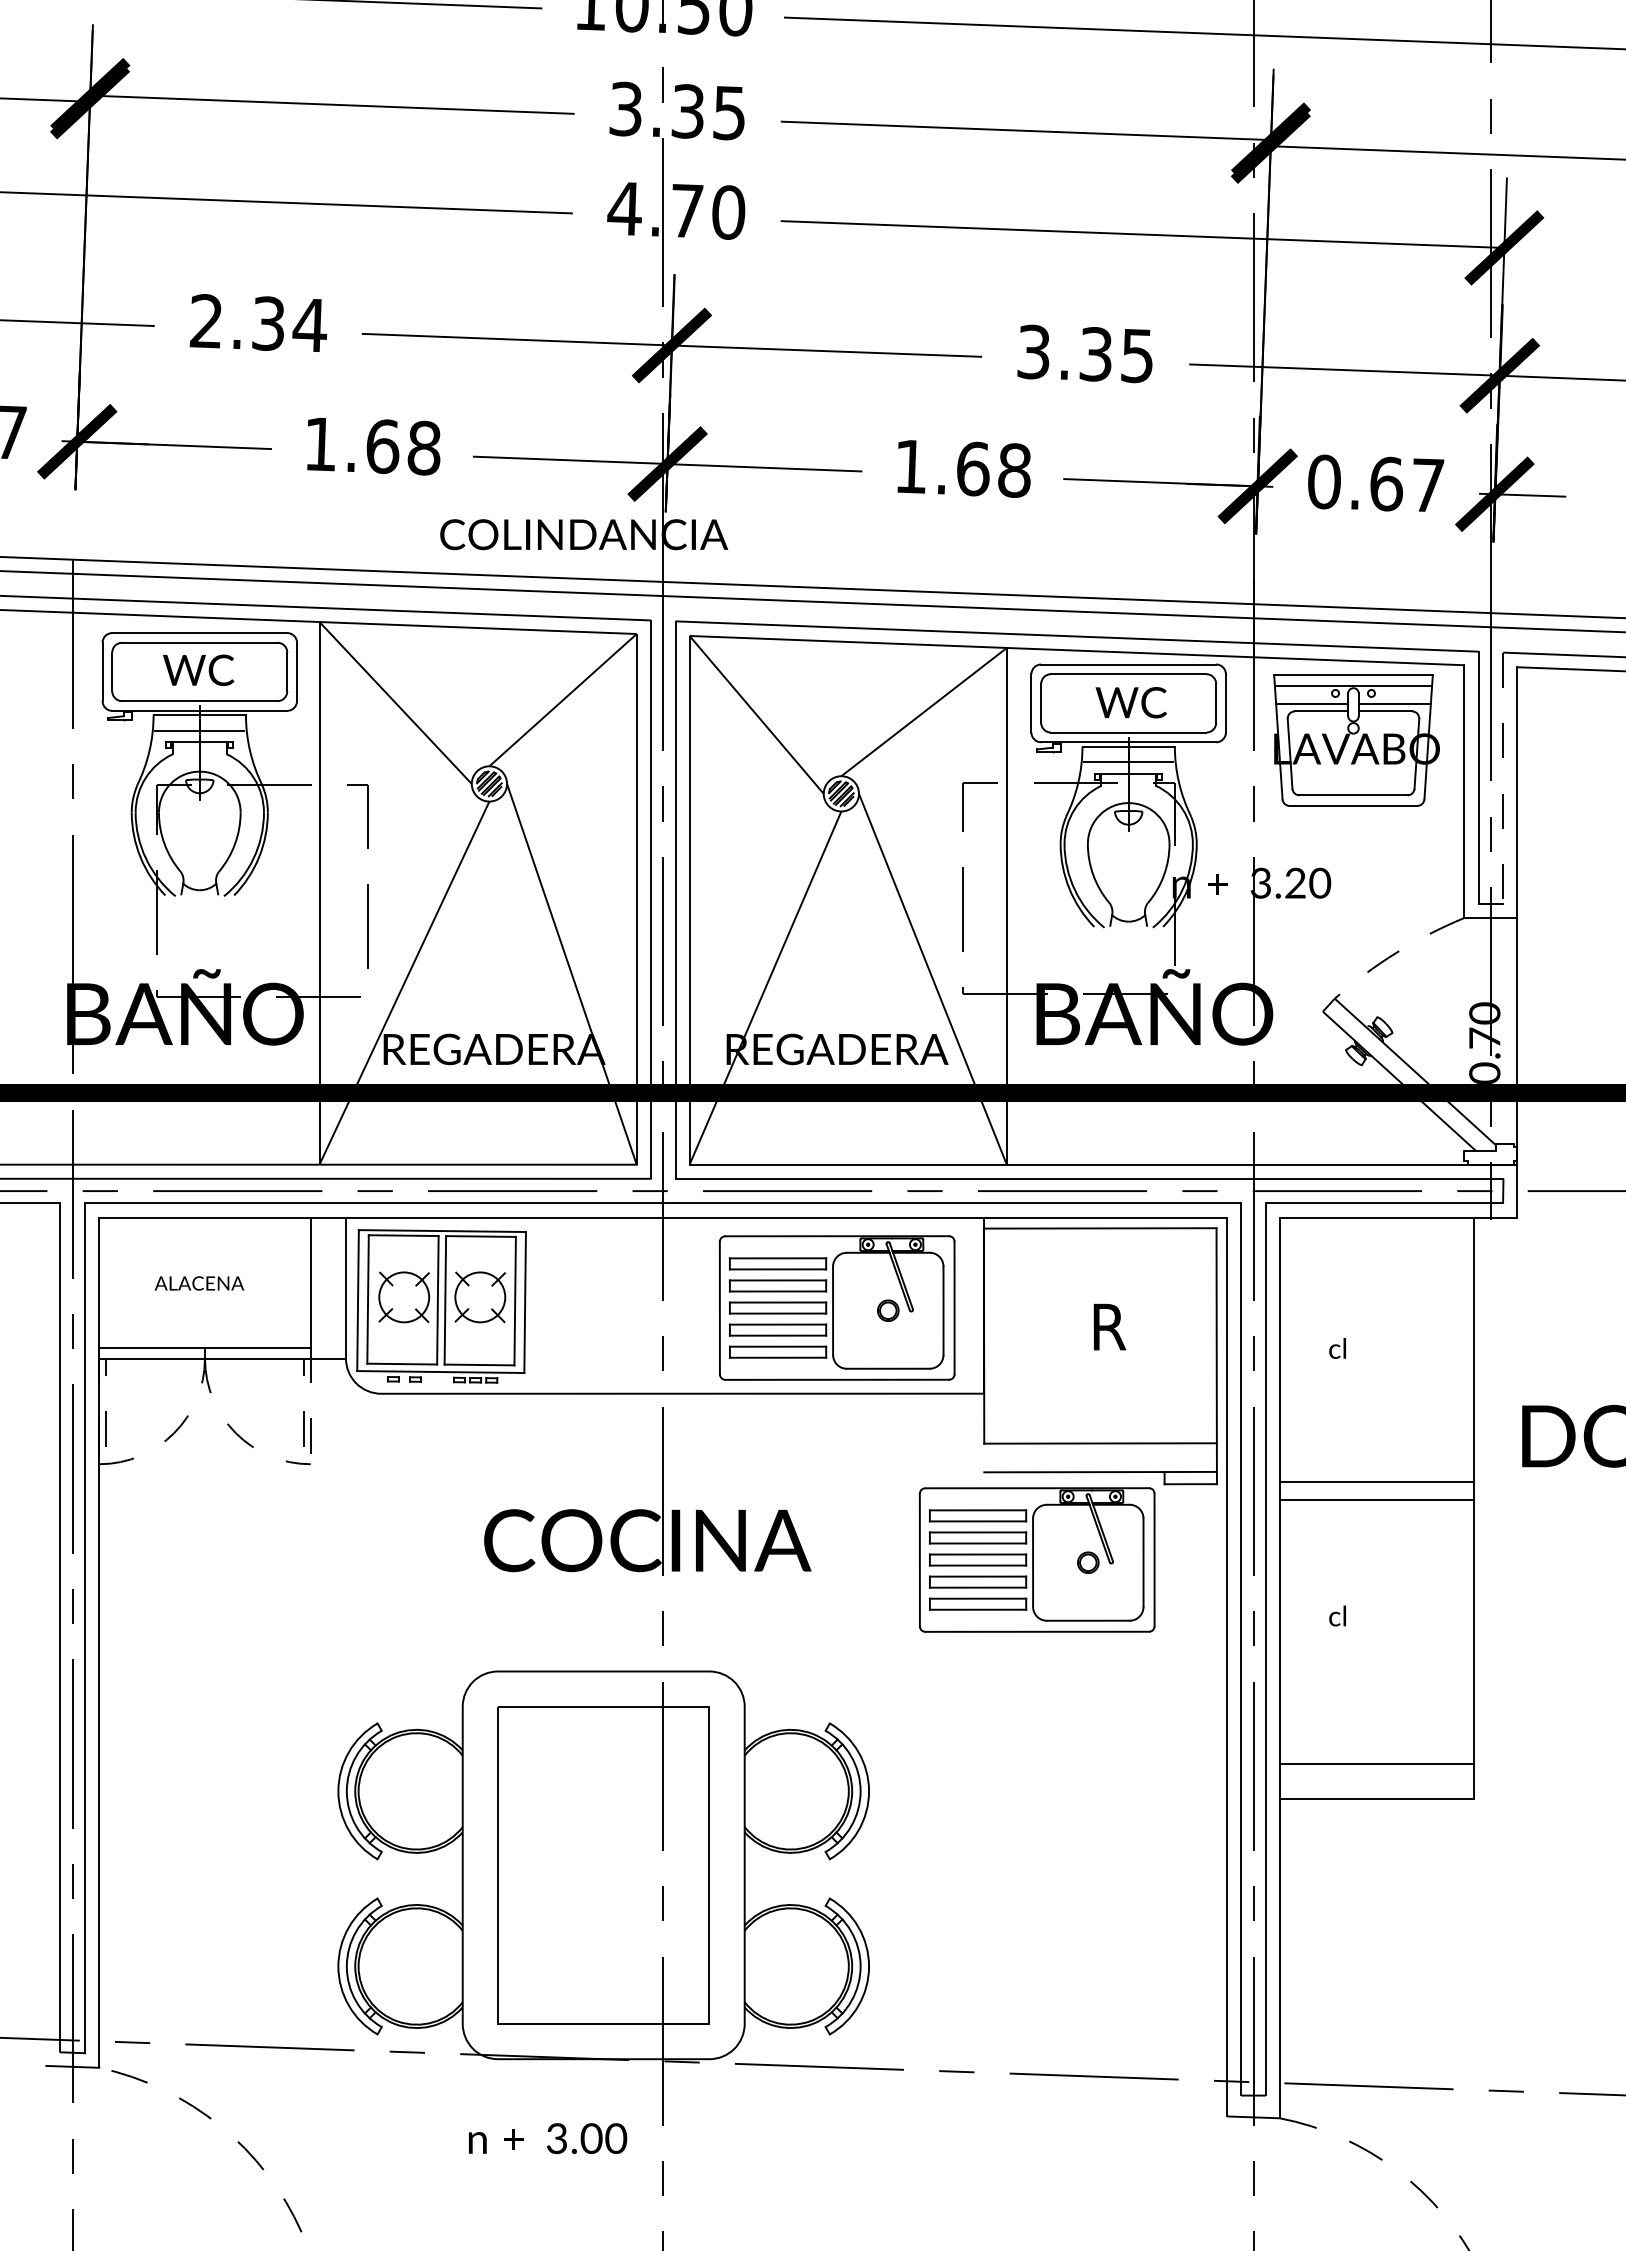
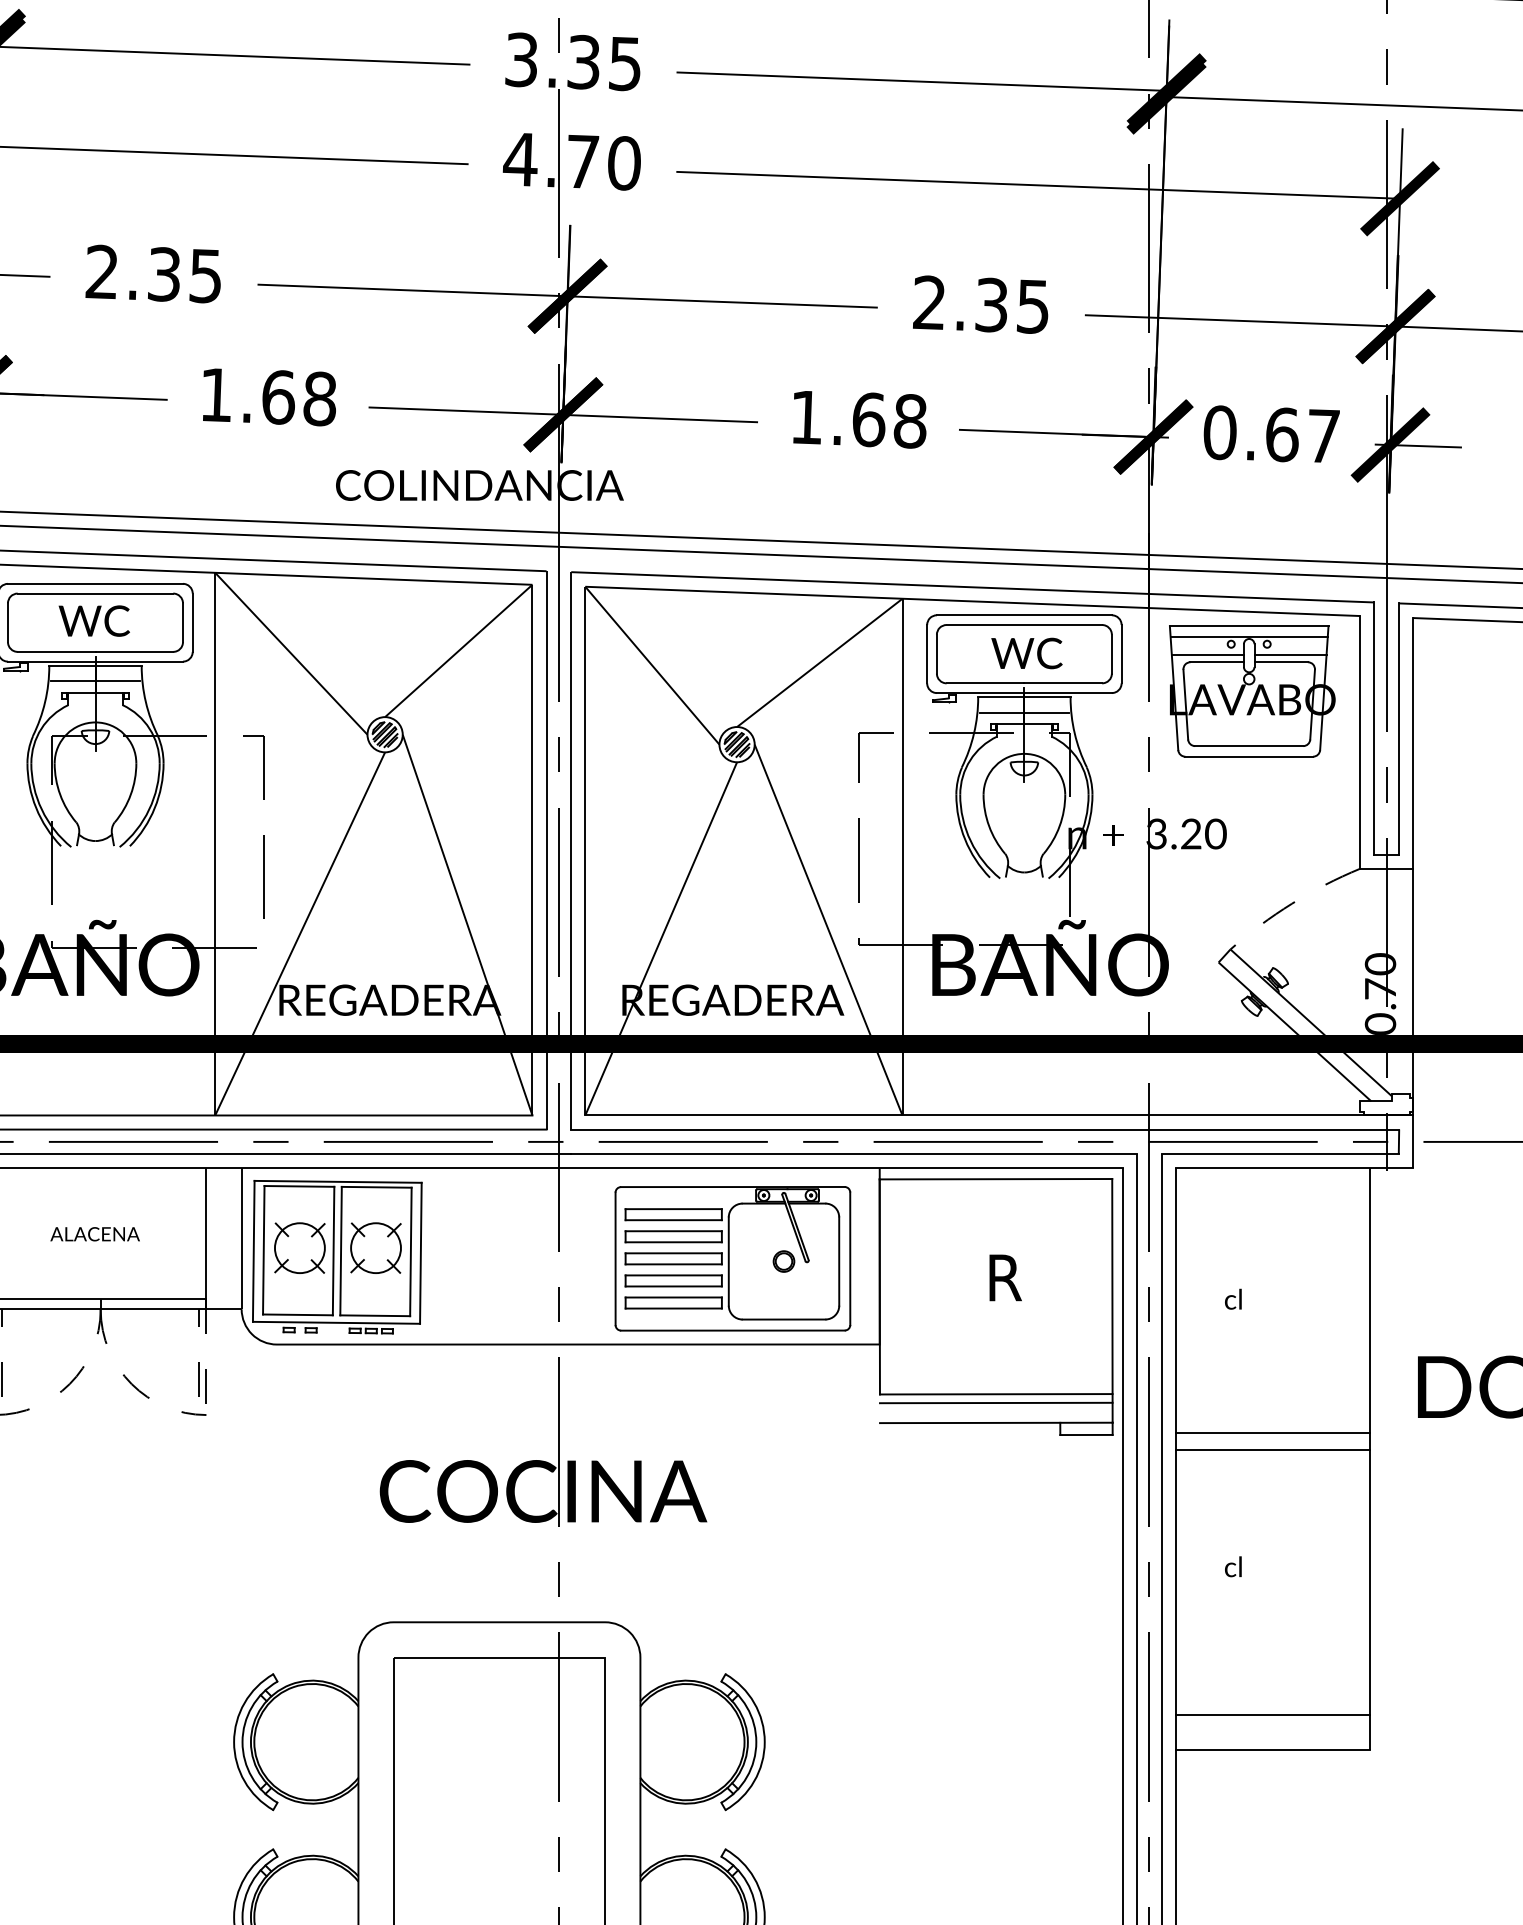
text: (309, 325) -> (205, 276), 2.34 -> 2.35
text: (1033, 351) -> (929, 302), 3.35 -> 2.35
line: (1503, 778) -> (1399, 729), dashed -> solid
line: (1100, 1452) -> (996, 1403), added
part: (1036, 1559) -> (932, 1510), removed

